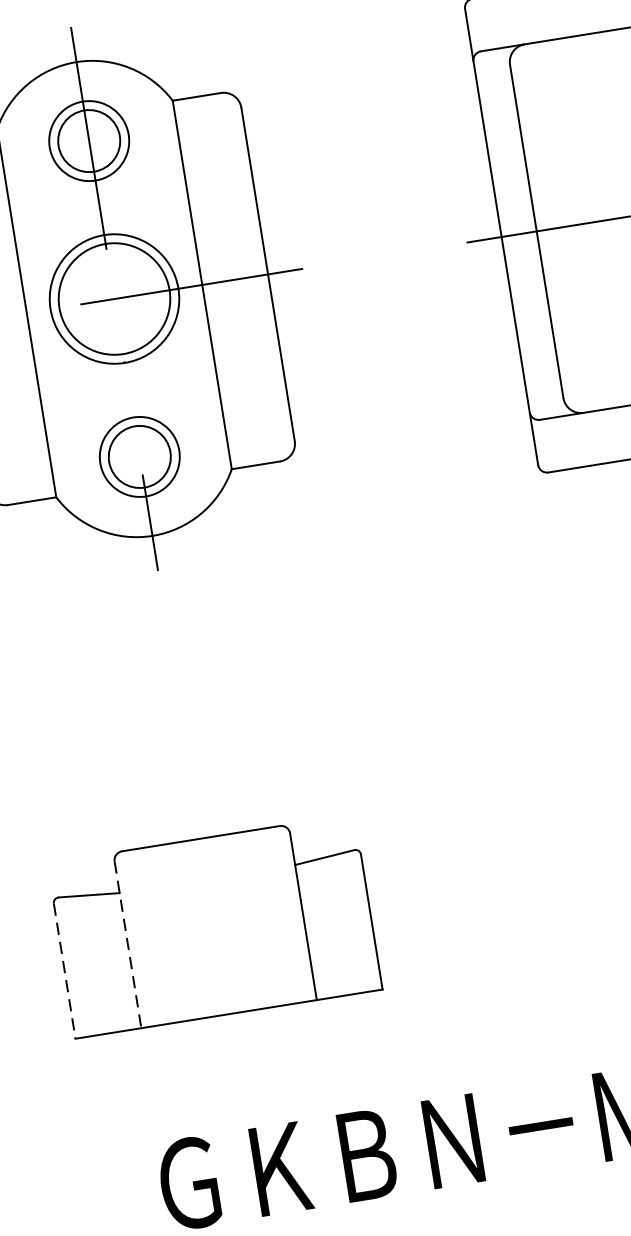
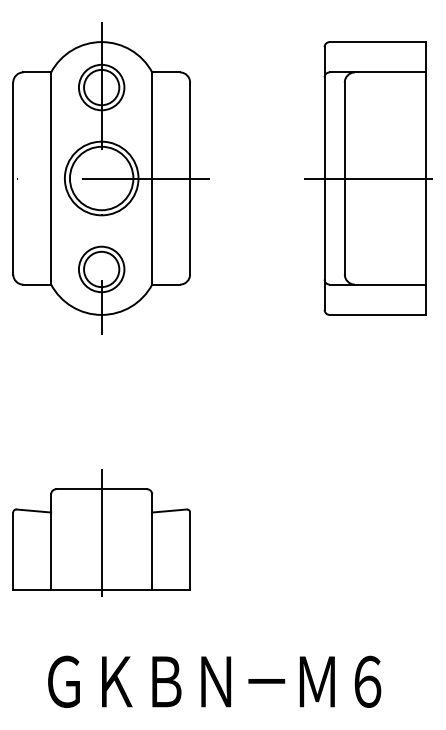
line: (214, 925) -> (101, 539), added
line: (128, 945) -> (51, 542), dashed -> solid
line: (65, 971) -> (13, 551), dashed -> solid

